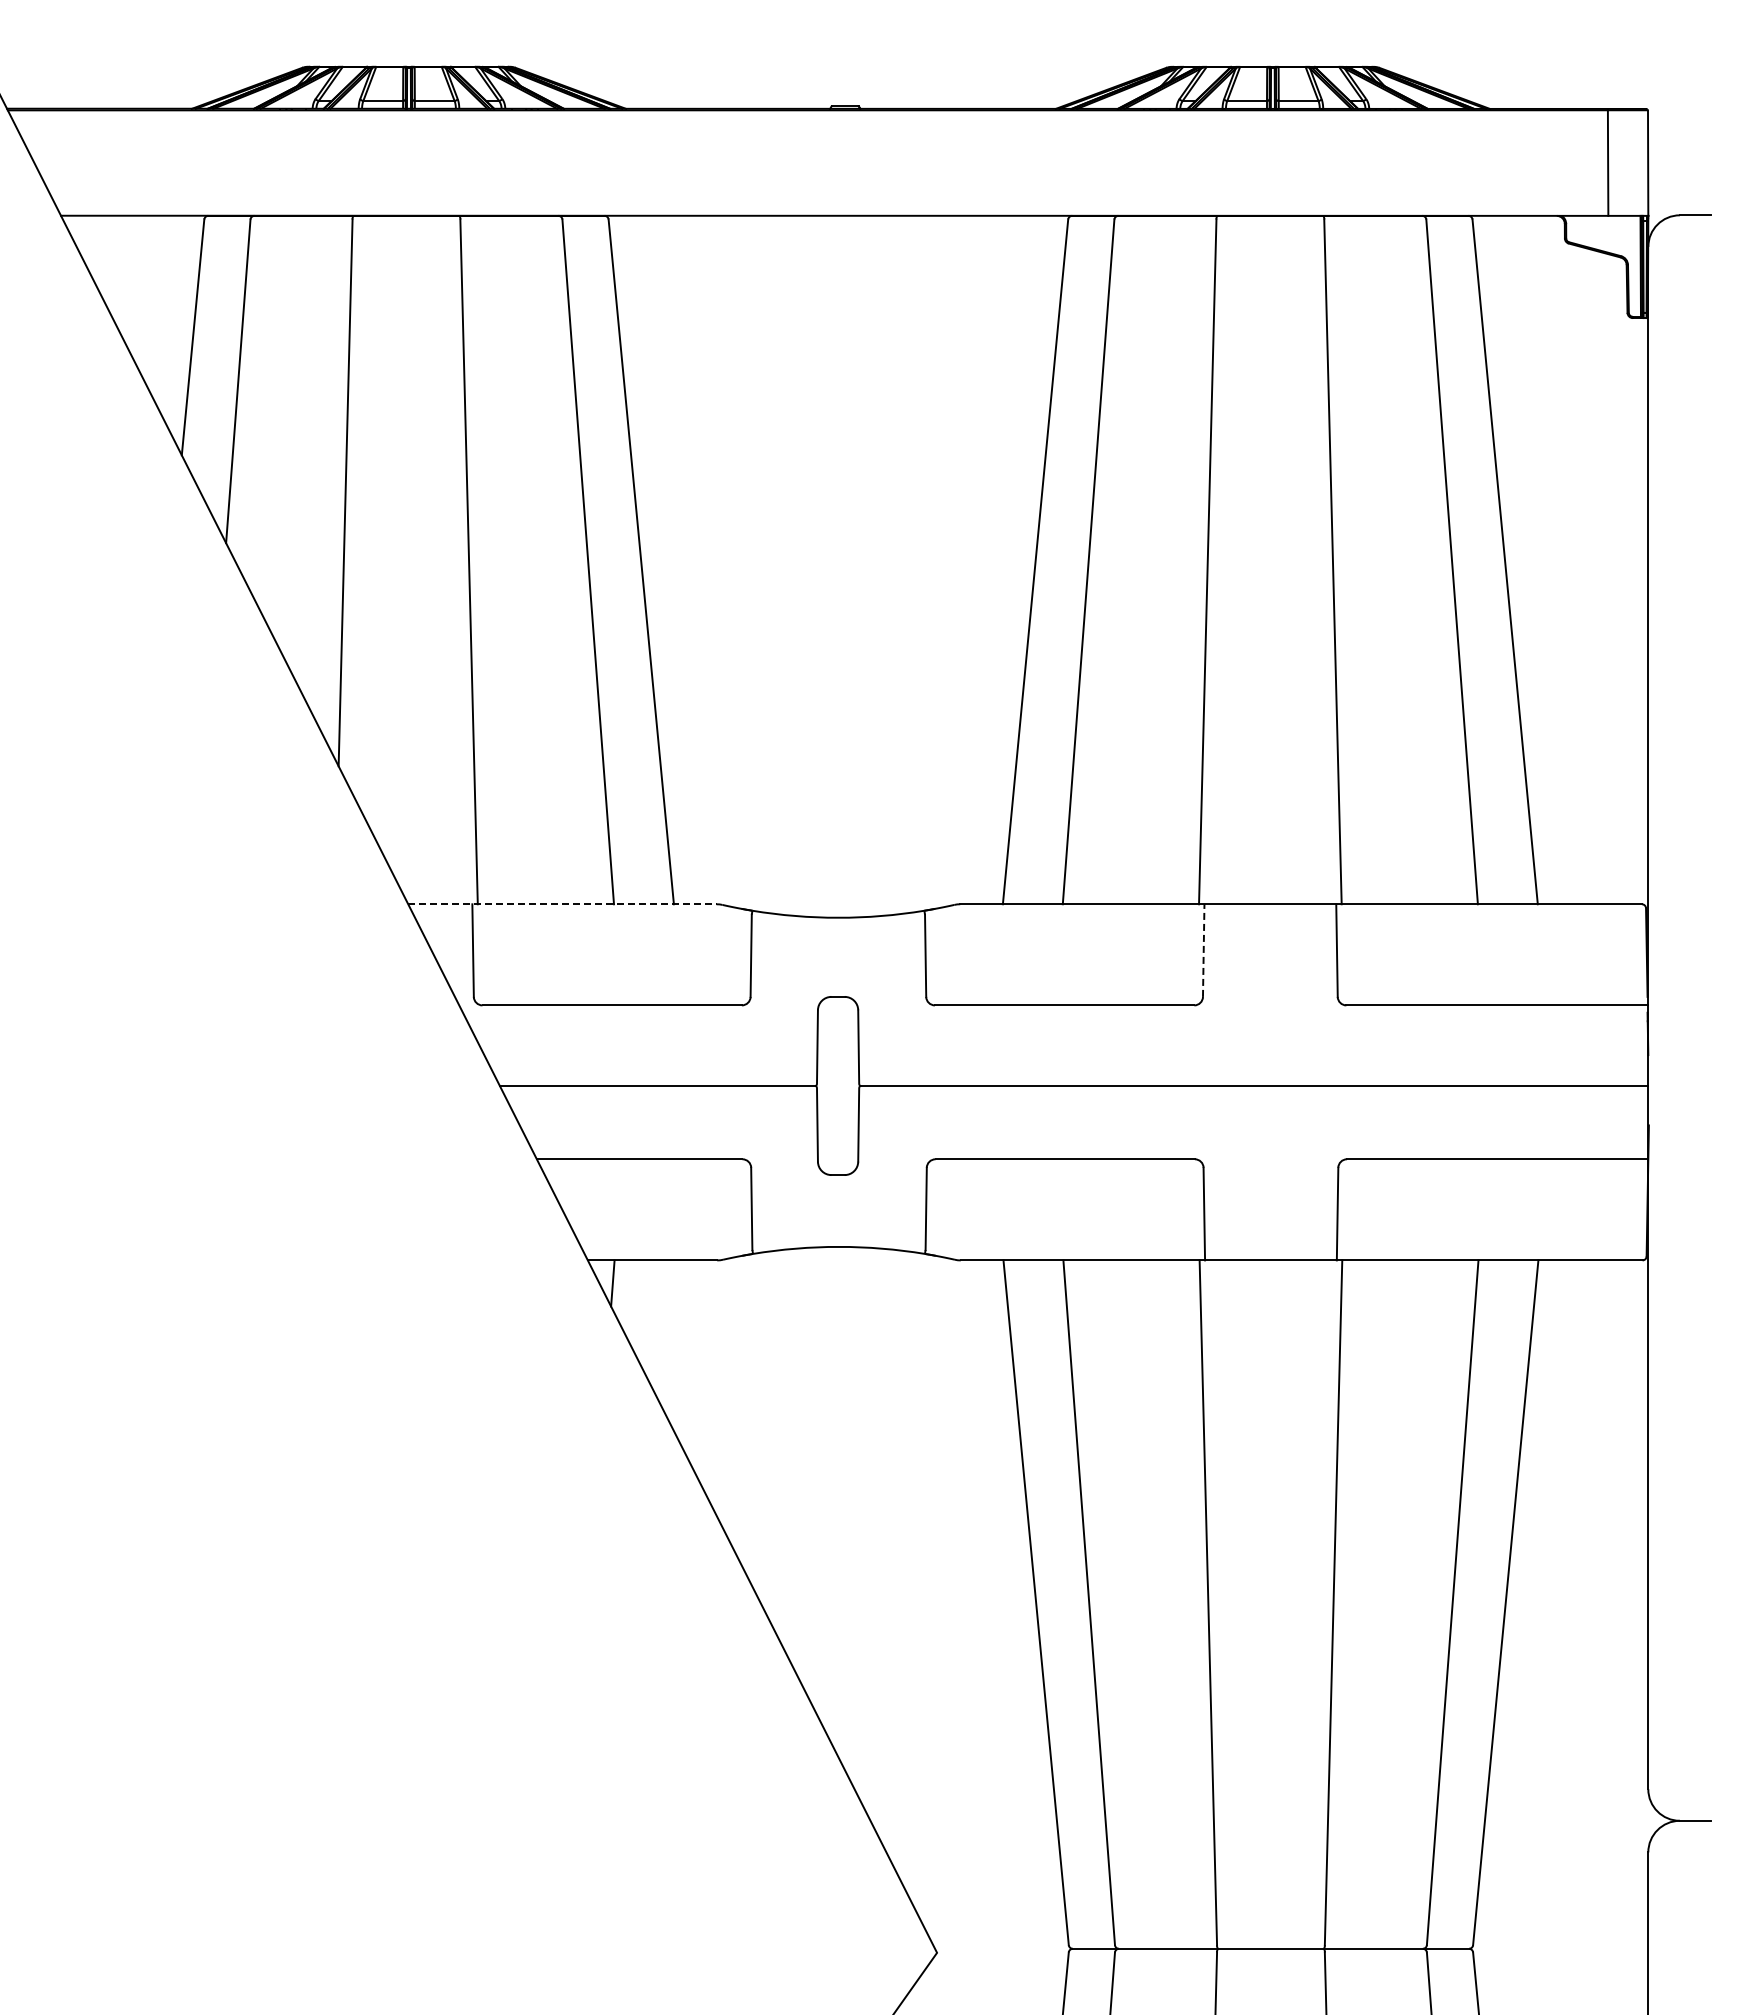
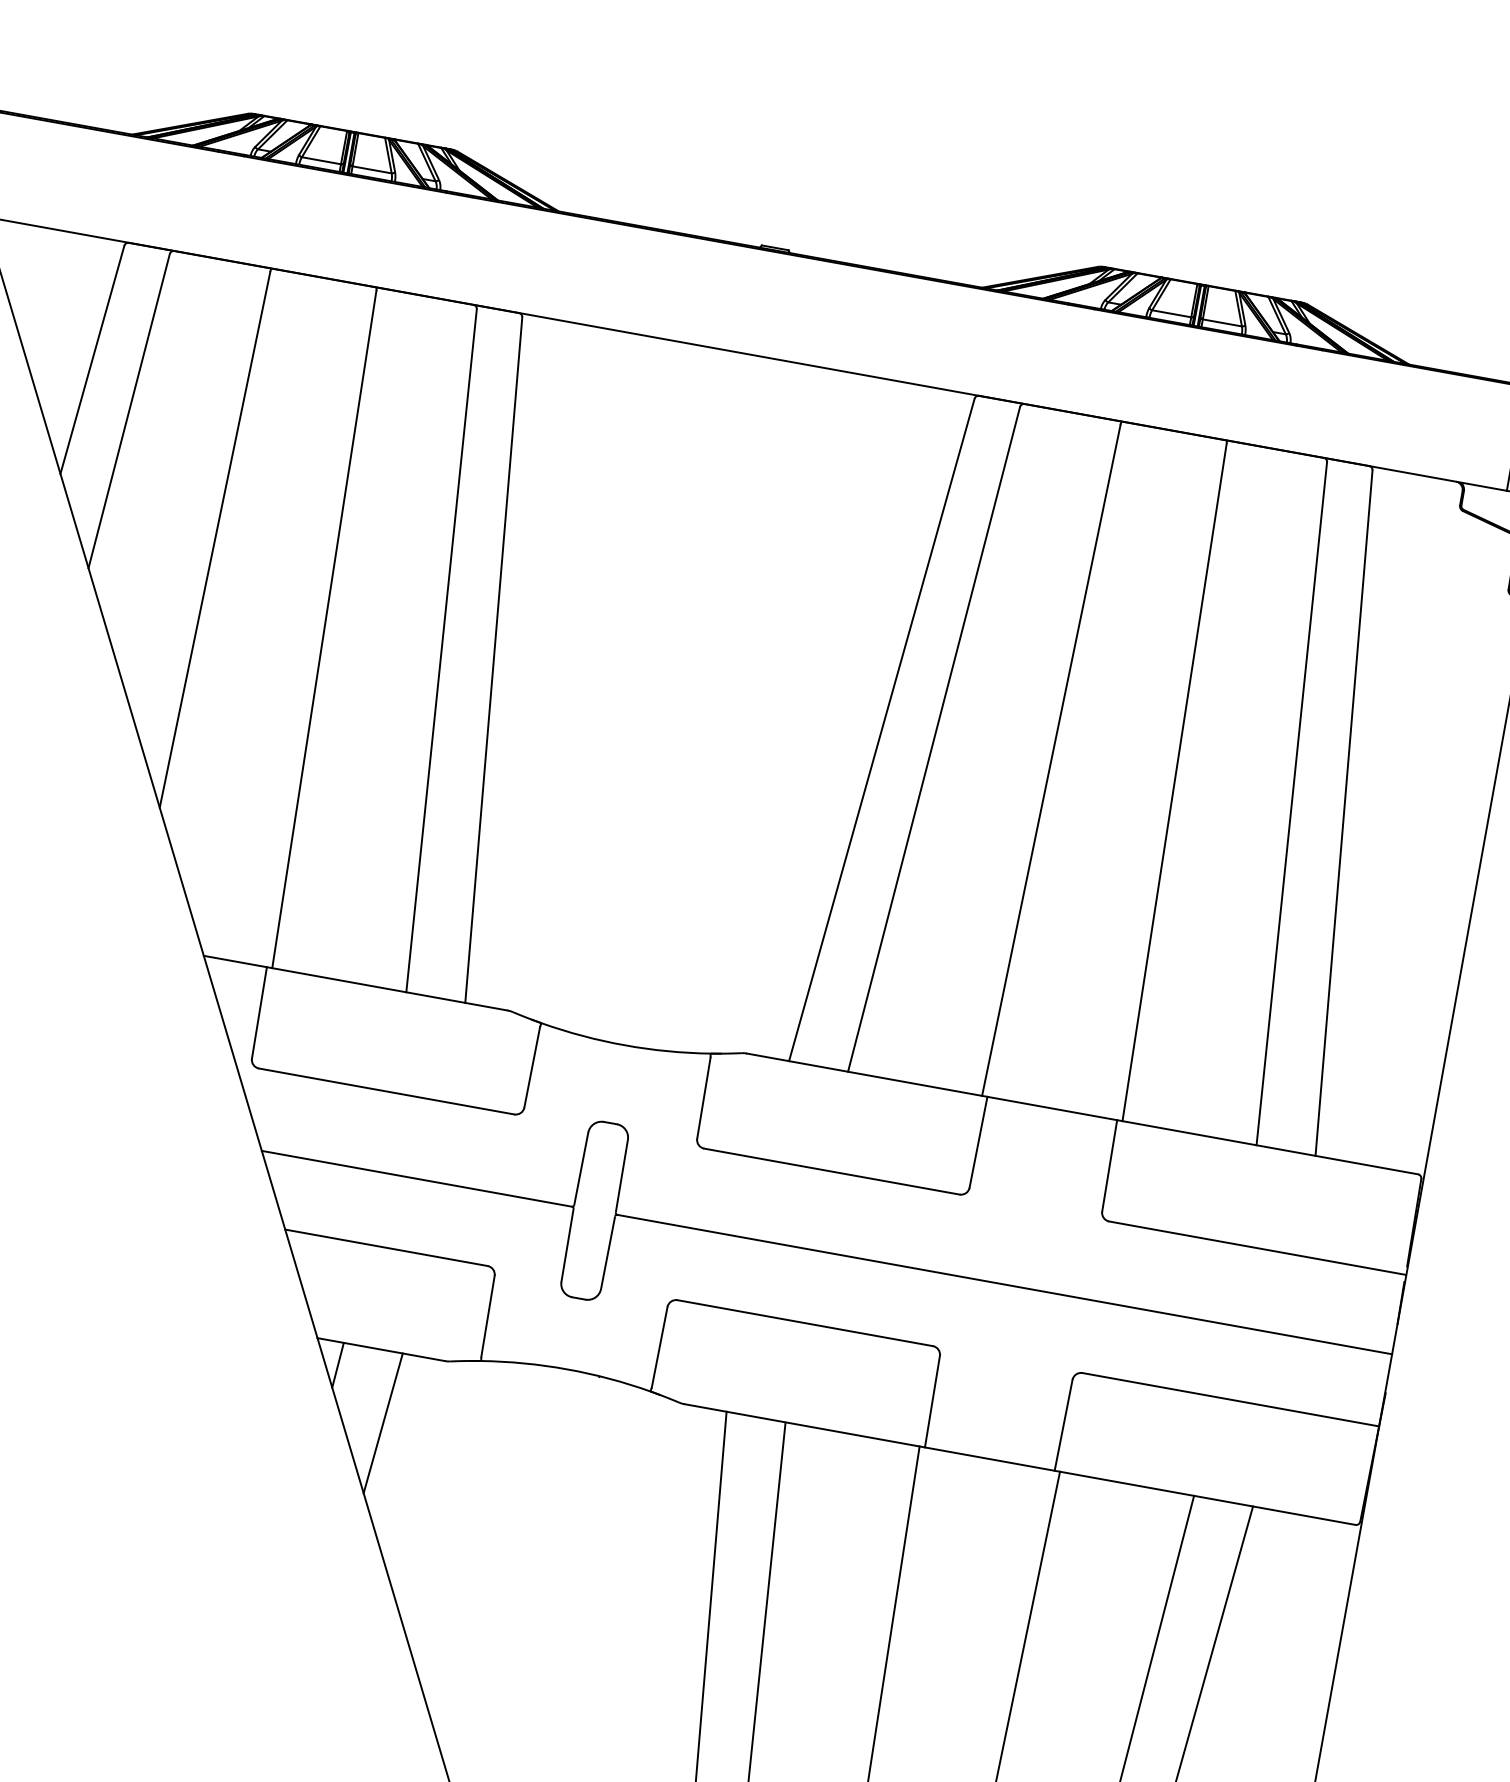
line: (562, 904) -> (355, 983), dashed -> solid
line: (1203, 950) -> (978, 1142), dashed -> solid
line: (667, 1332) -> (383, 1423), added

